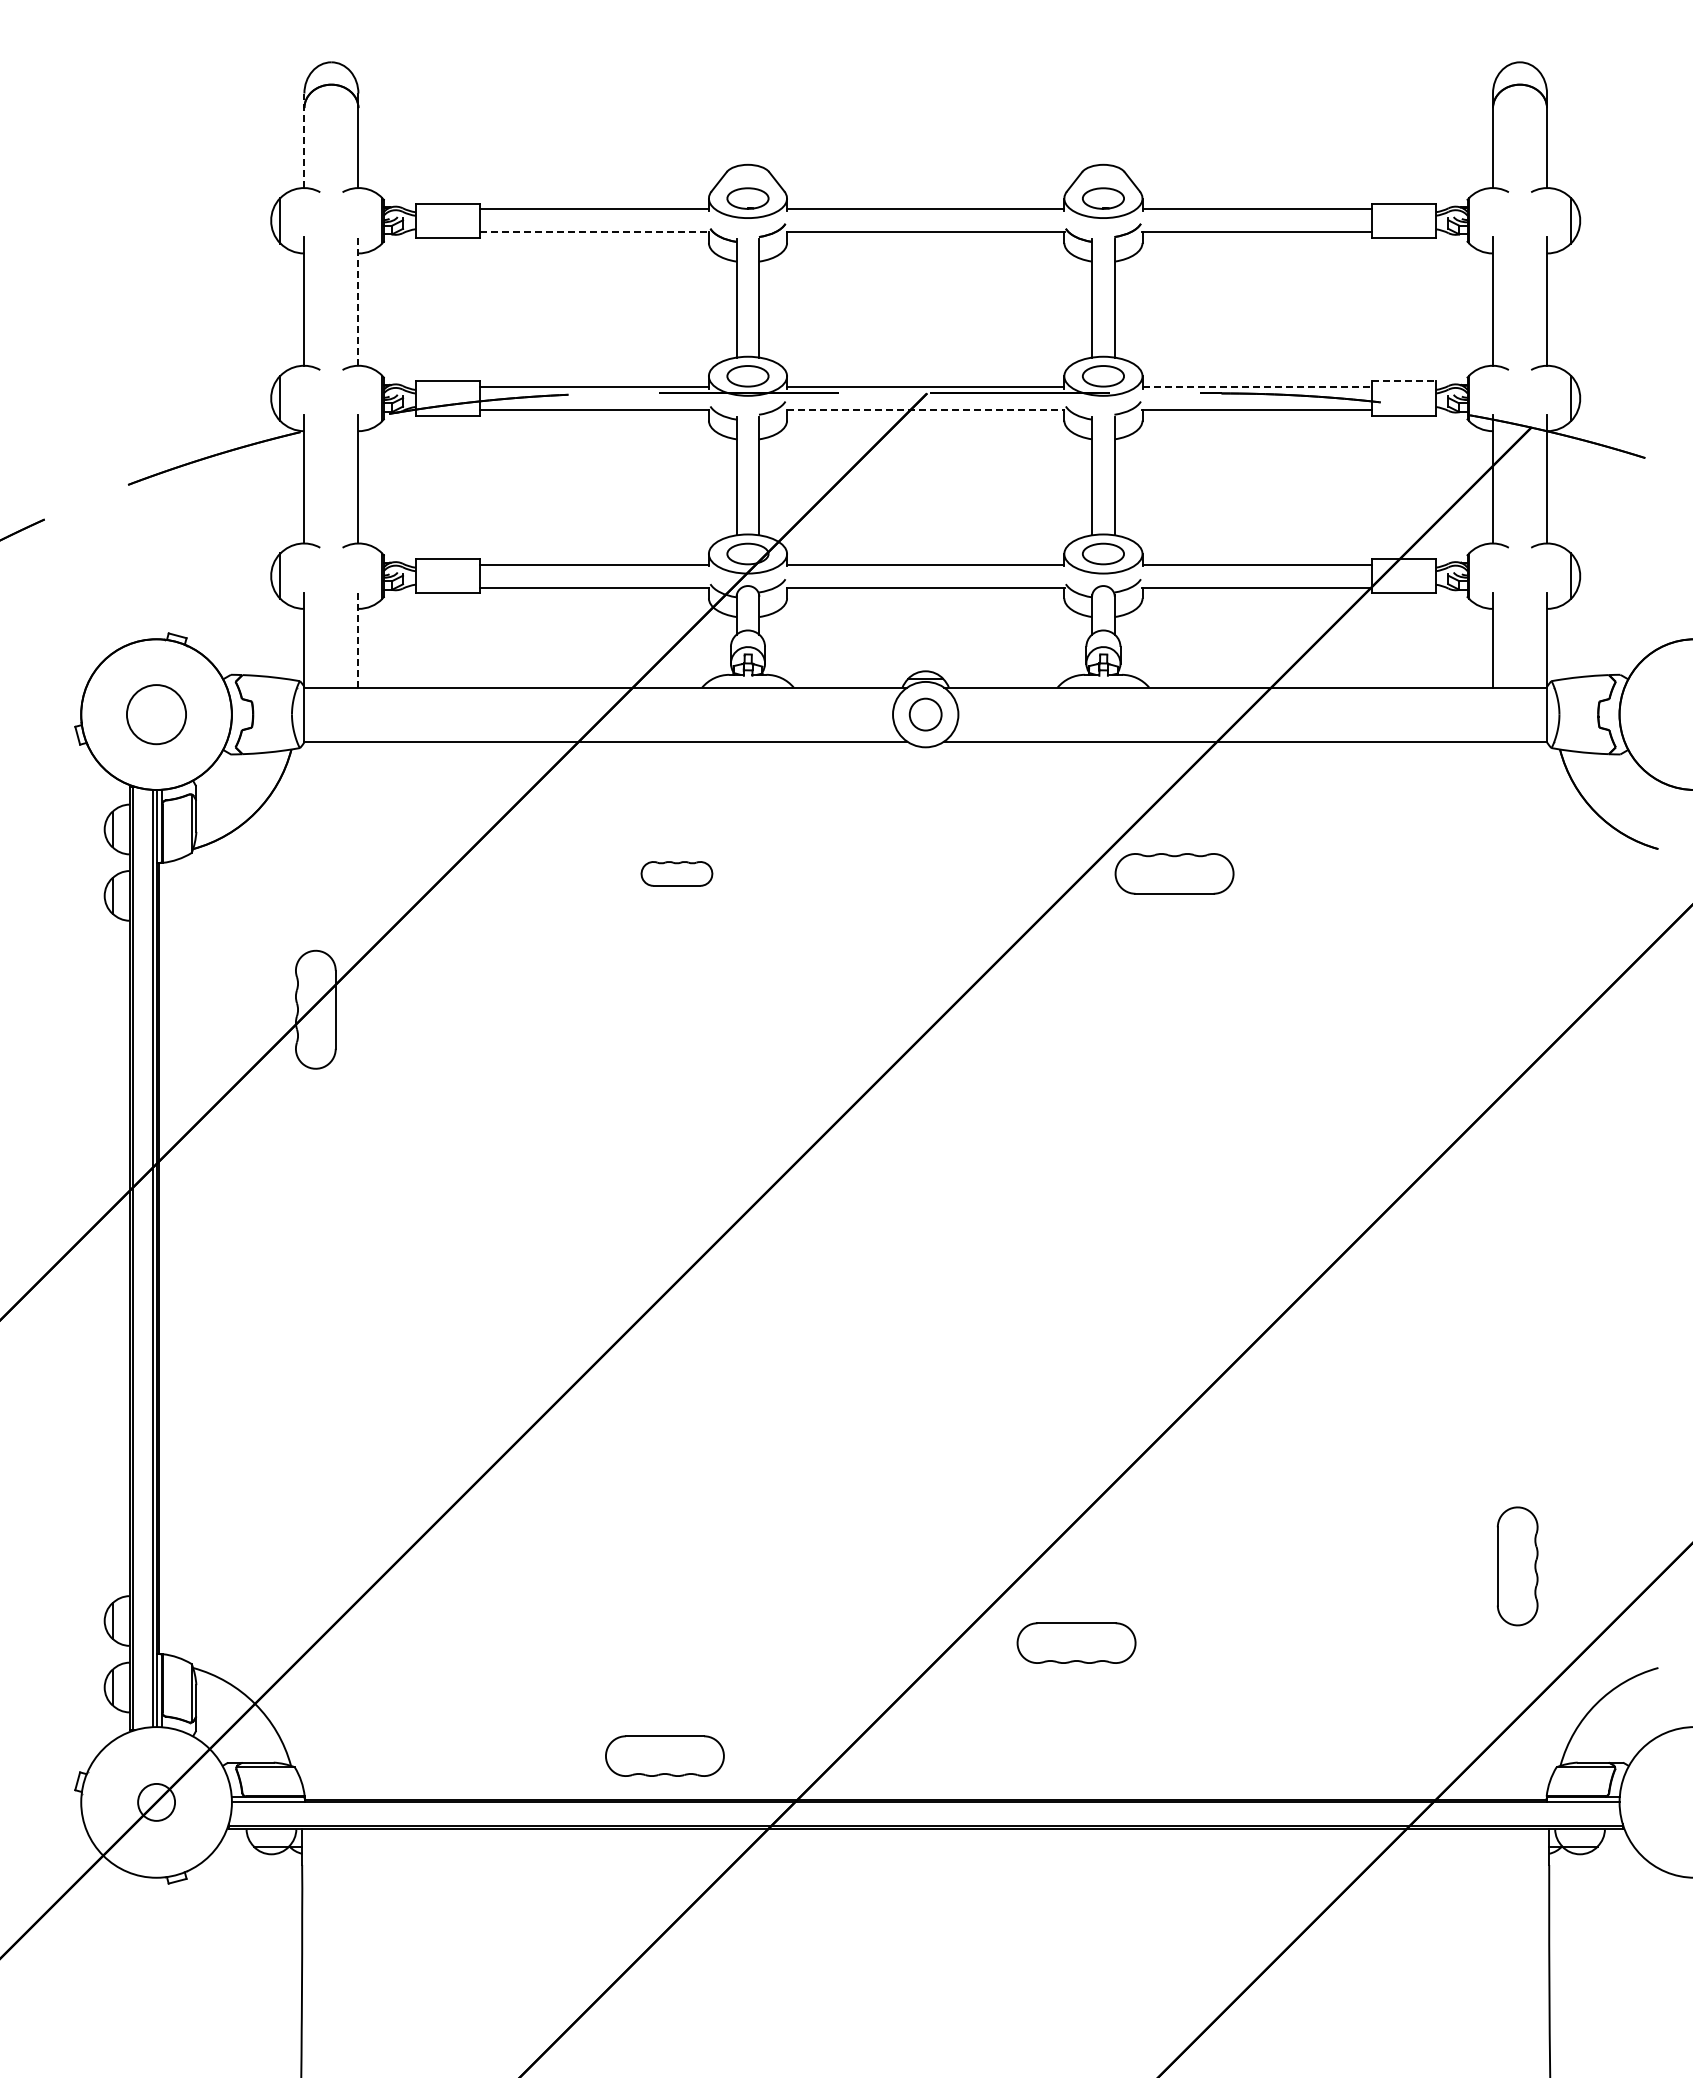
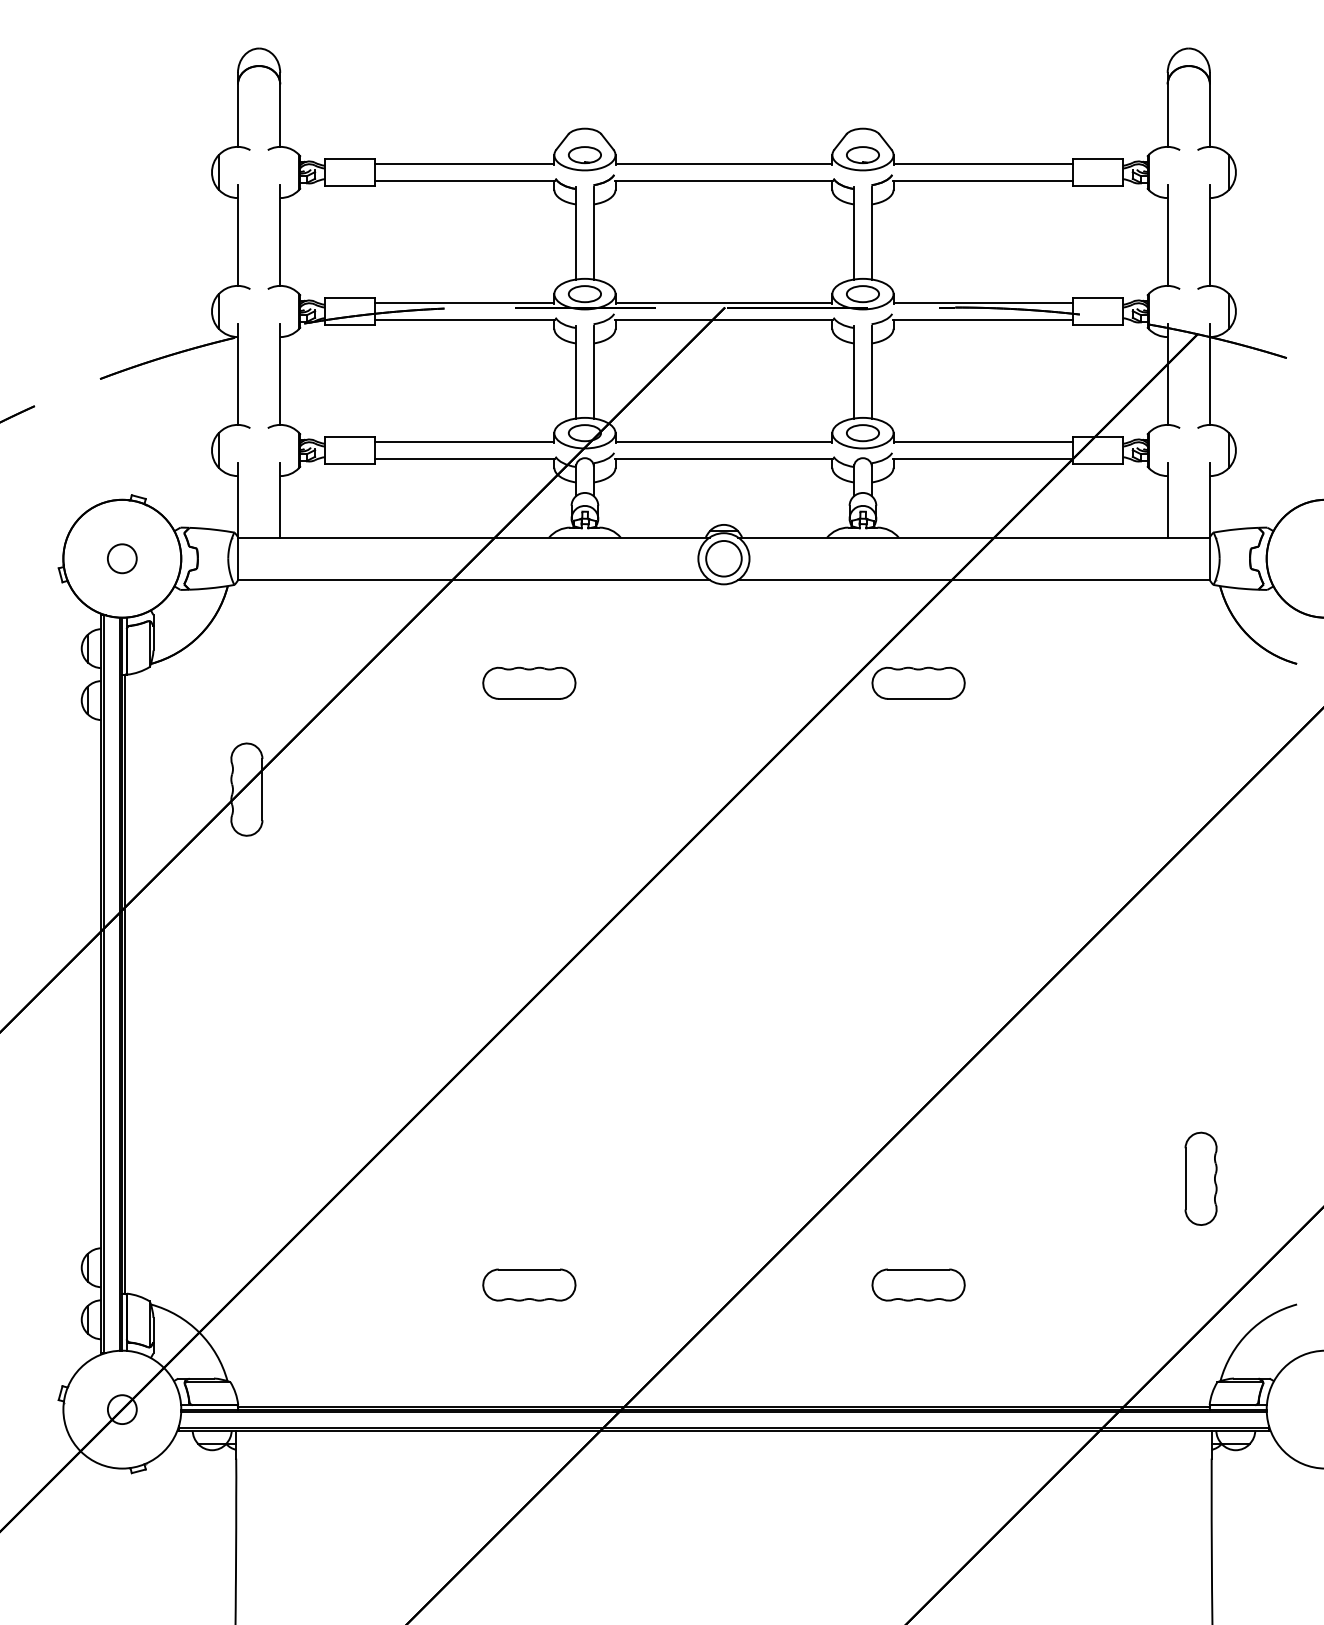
line: (304, 140) -> (238, 109), dashed -> solid
line: (594, 232) -> (464, 181), dashed -> solid
line: (358, 300) -> (280, 234), dashed -> solid
line: (1403, 381) -> (1097, 298), dashed -> solid
line: (1257, 387) -> (983, 302), dashed -> solid
line: (926, 409) -> (724, 320), dashed -> solid
line: (358, 640) -> (280, 500), dashed -> solid
circle: (156, 714) -> (122, 558), size x0.62
circle: (925, 714) -> (723, 558), size x1.43
part: (676, 873) -> (529, 683), size x1.67
part: (1517, 1566) -> (1200, 1178), moved
part: (1076, 1642) -> (918, 1284), moved
part: (664, 1755) -> (529, 1284), moved
line: (925, 1805) -> (723, 1412), added

